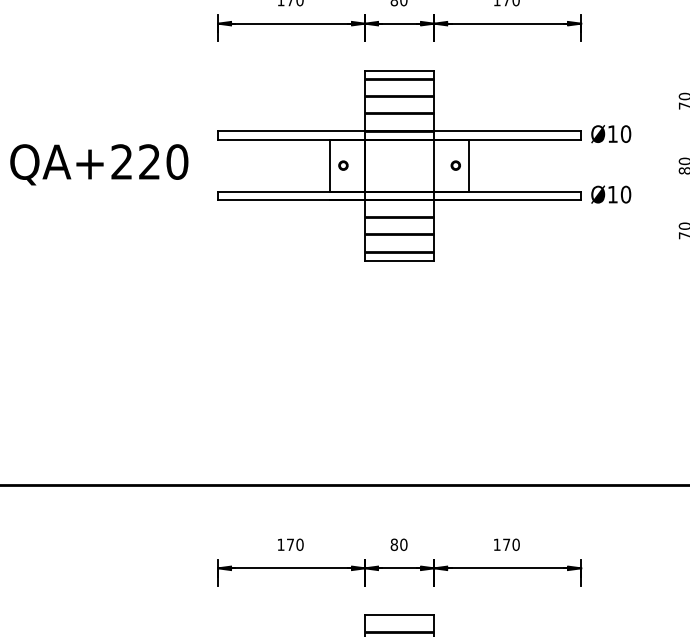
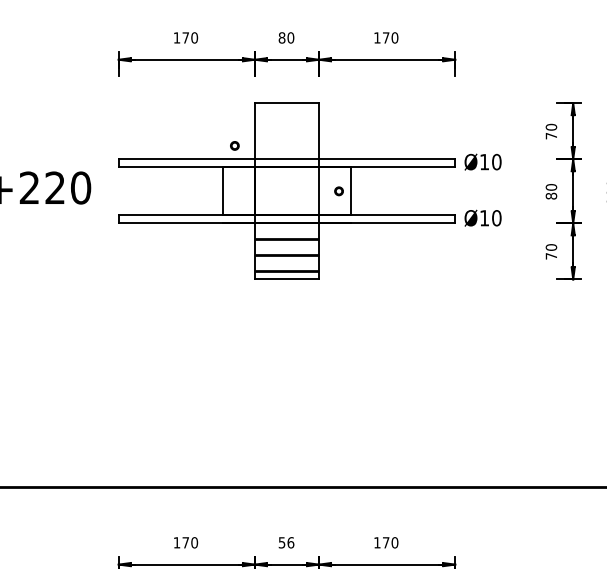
hatch: (399, 104) -> (286, 134), removed
part: (343, 165) -> (234, 145), moved
text: (398, 544) -> (285, 542), 80 -> 56

